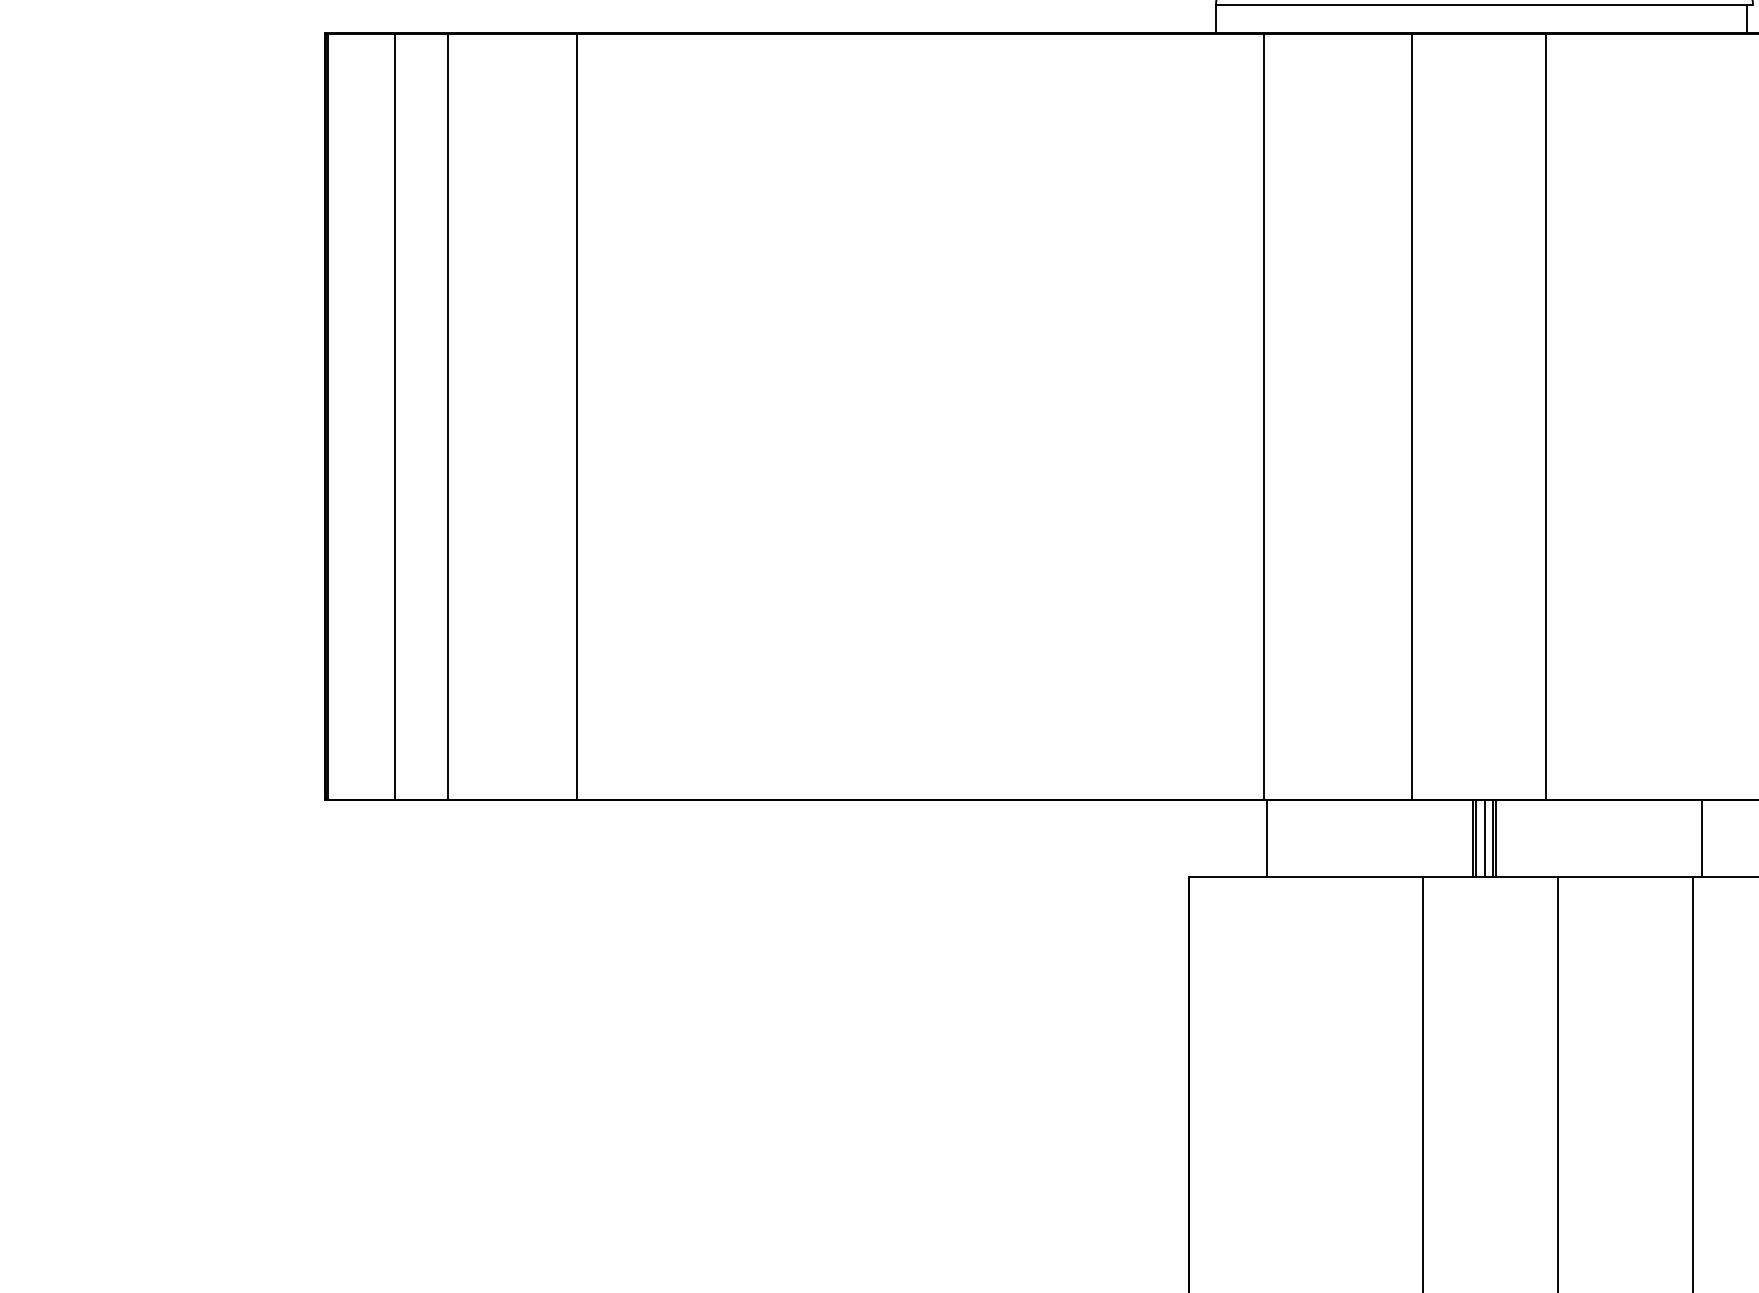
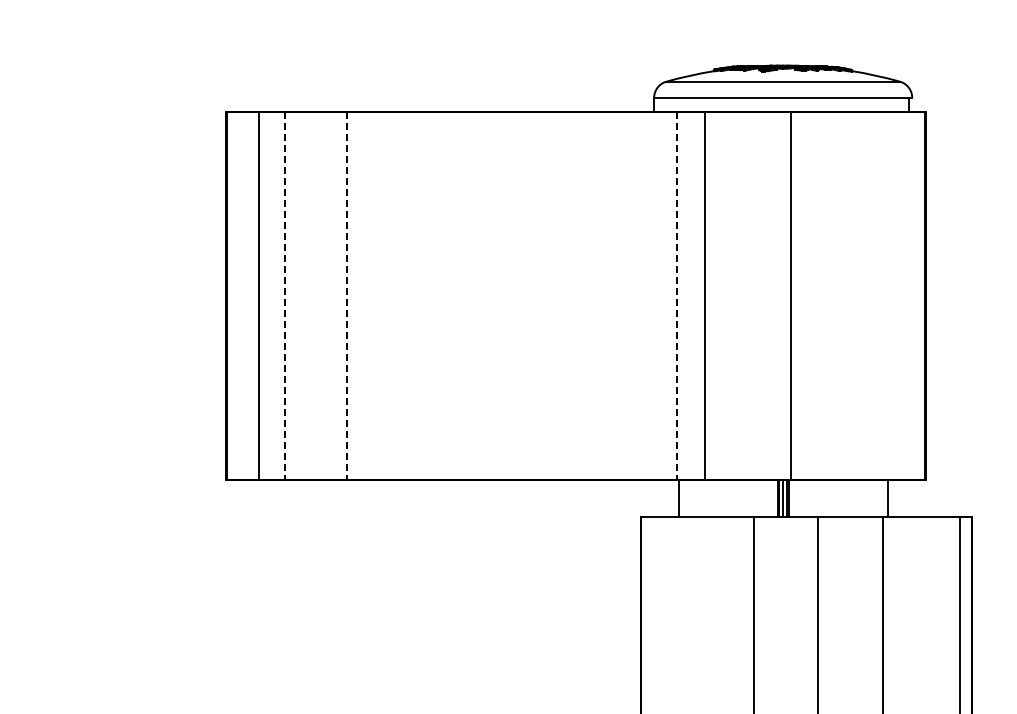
line: (1412, 415) -> (705, 295), moved
line: (1545, 415) -> (790, 295), moved
line: (447, 417) -> (284, 296), solid -> dashed
line: (576, 417) -> (346, 296), solid -> dashed
line: (1264, 417) -> (677, 296), solid -> dashed

